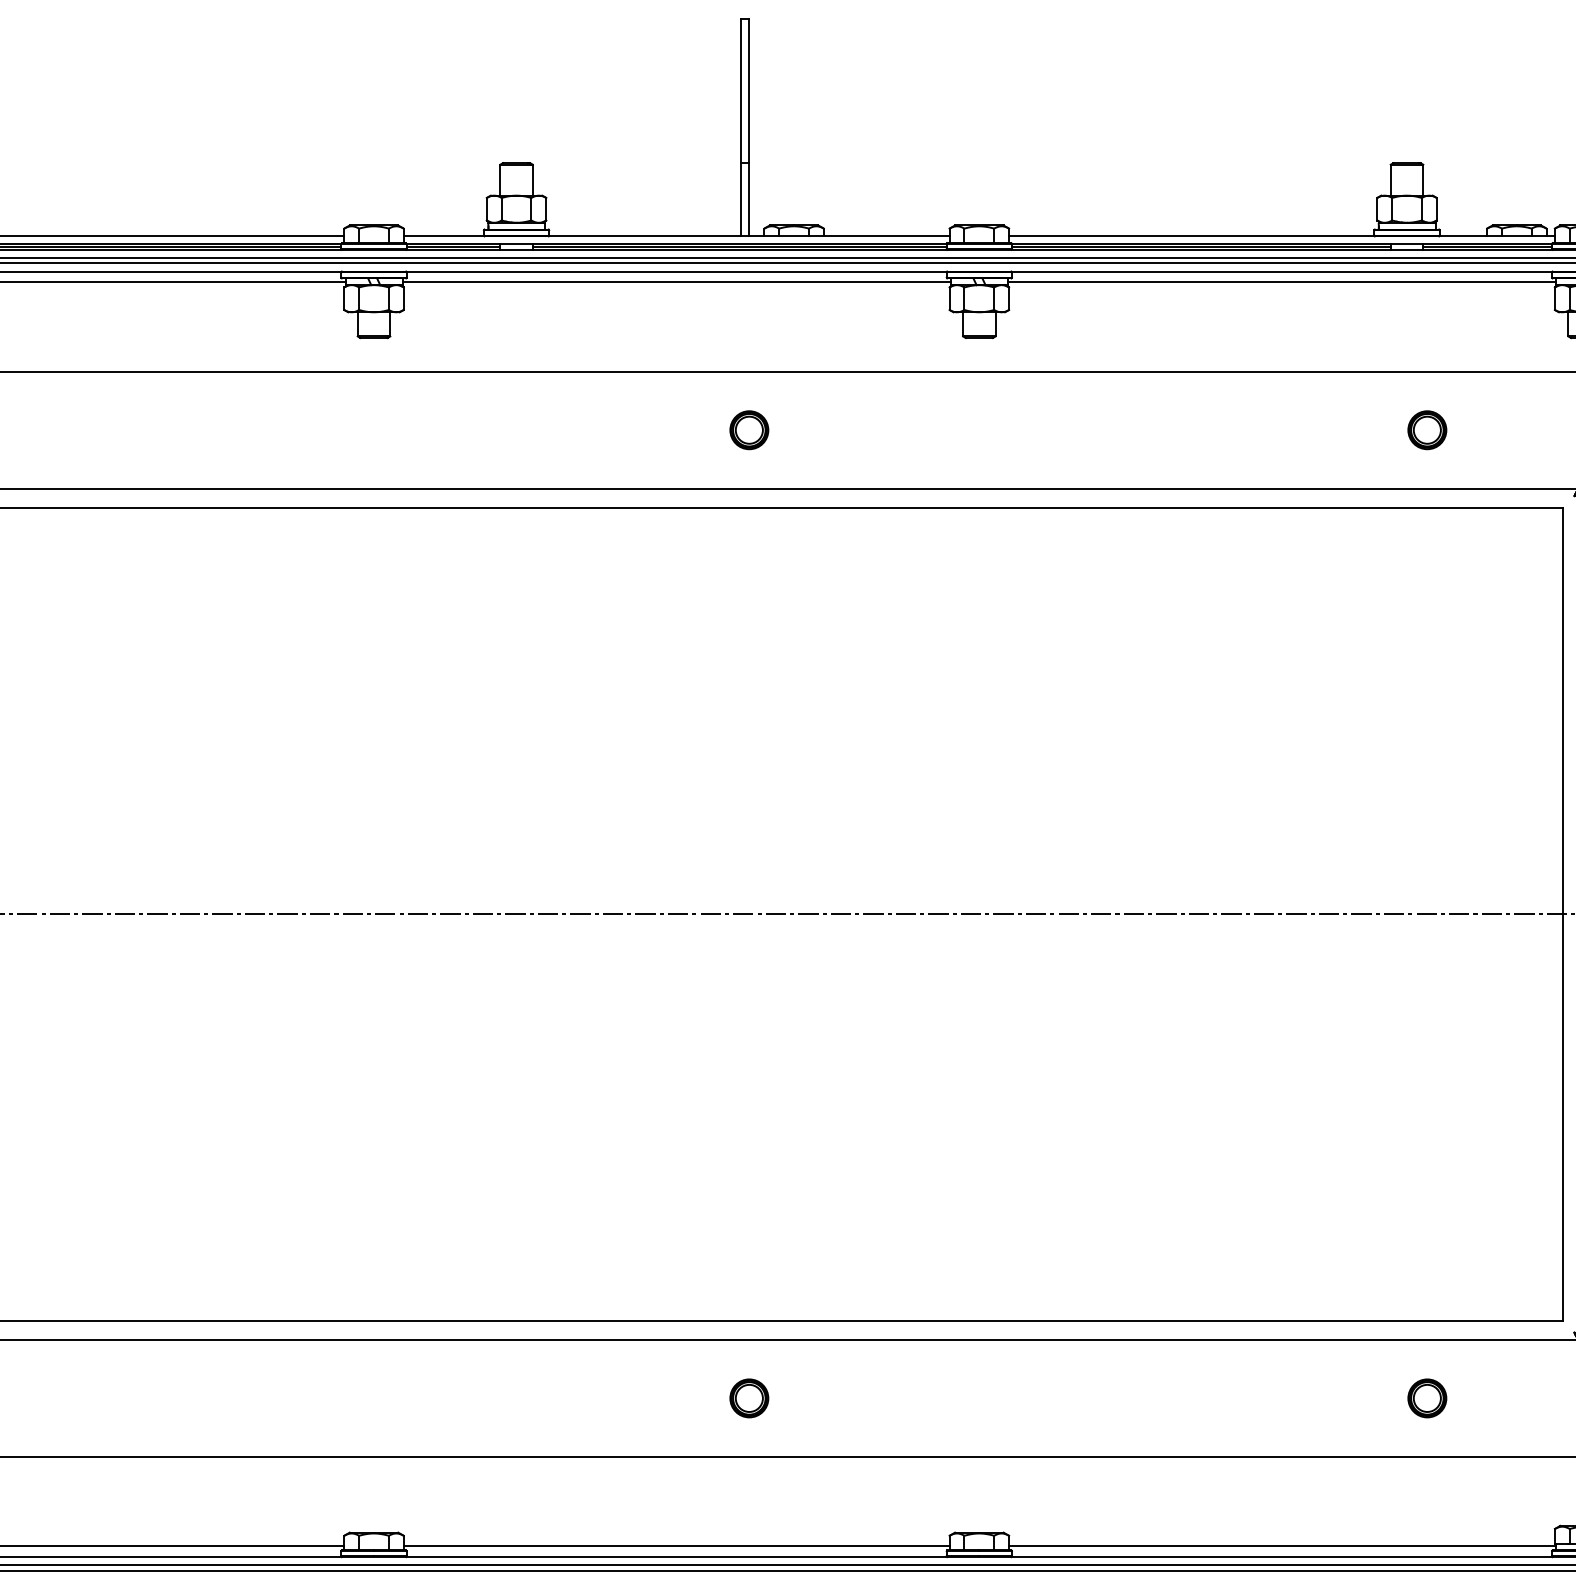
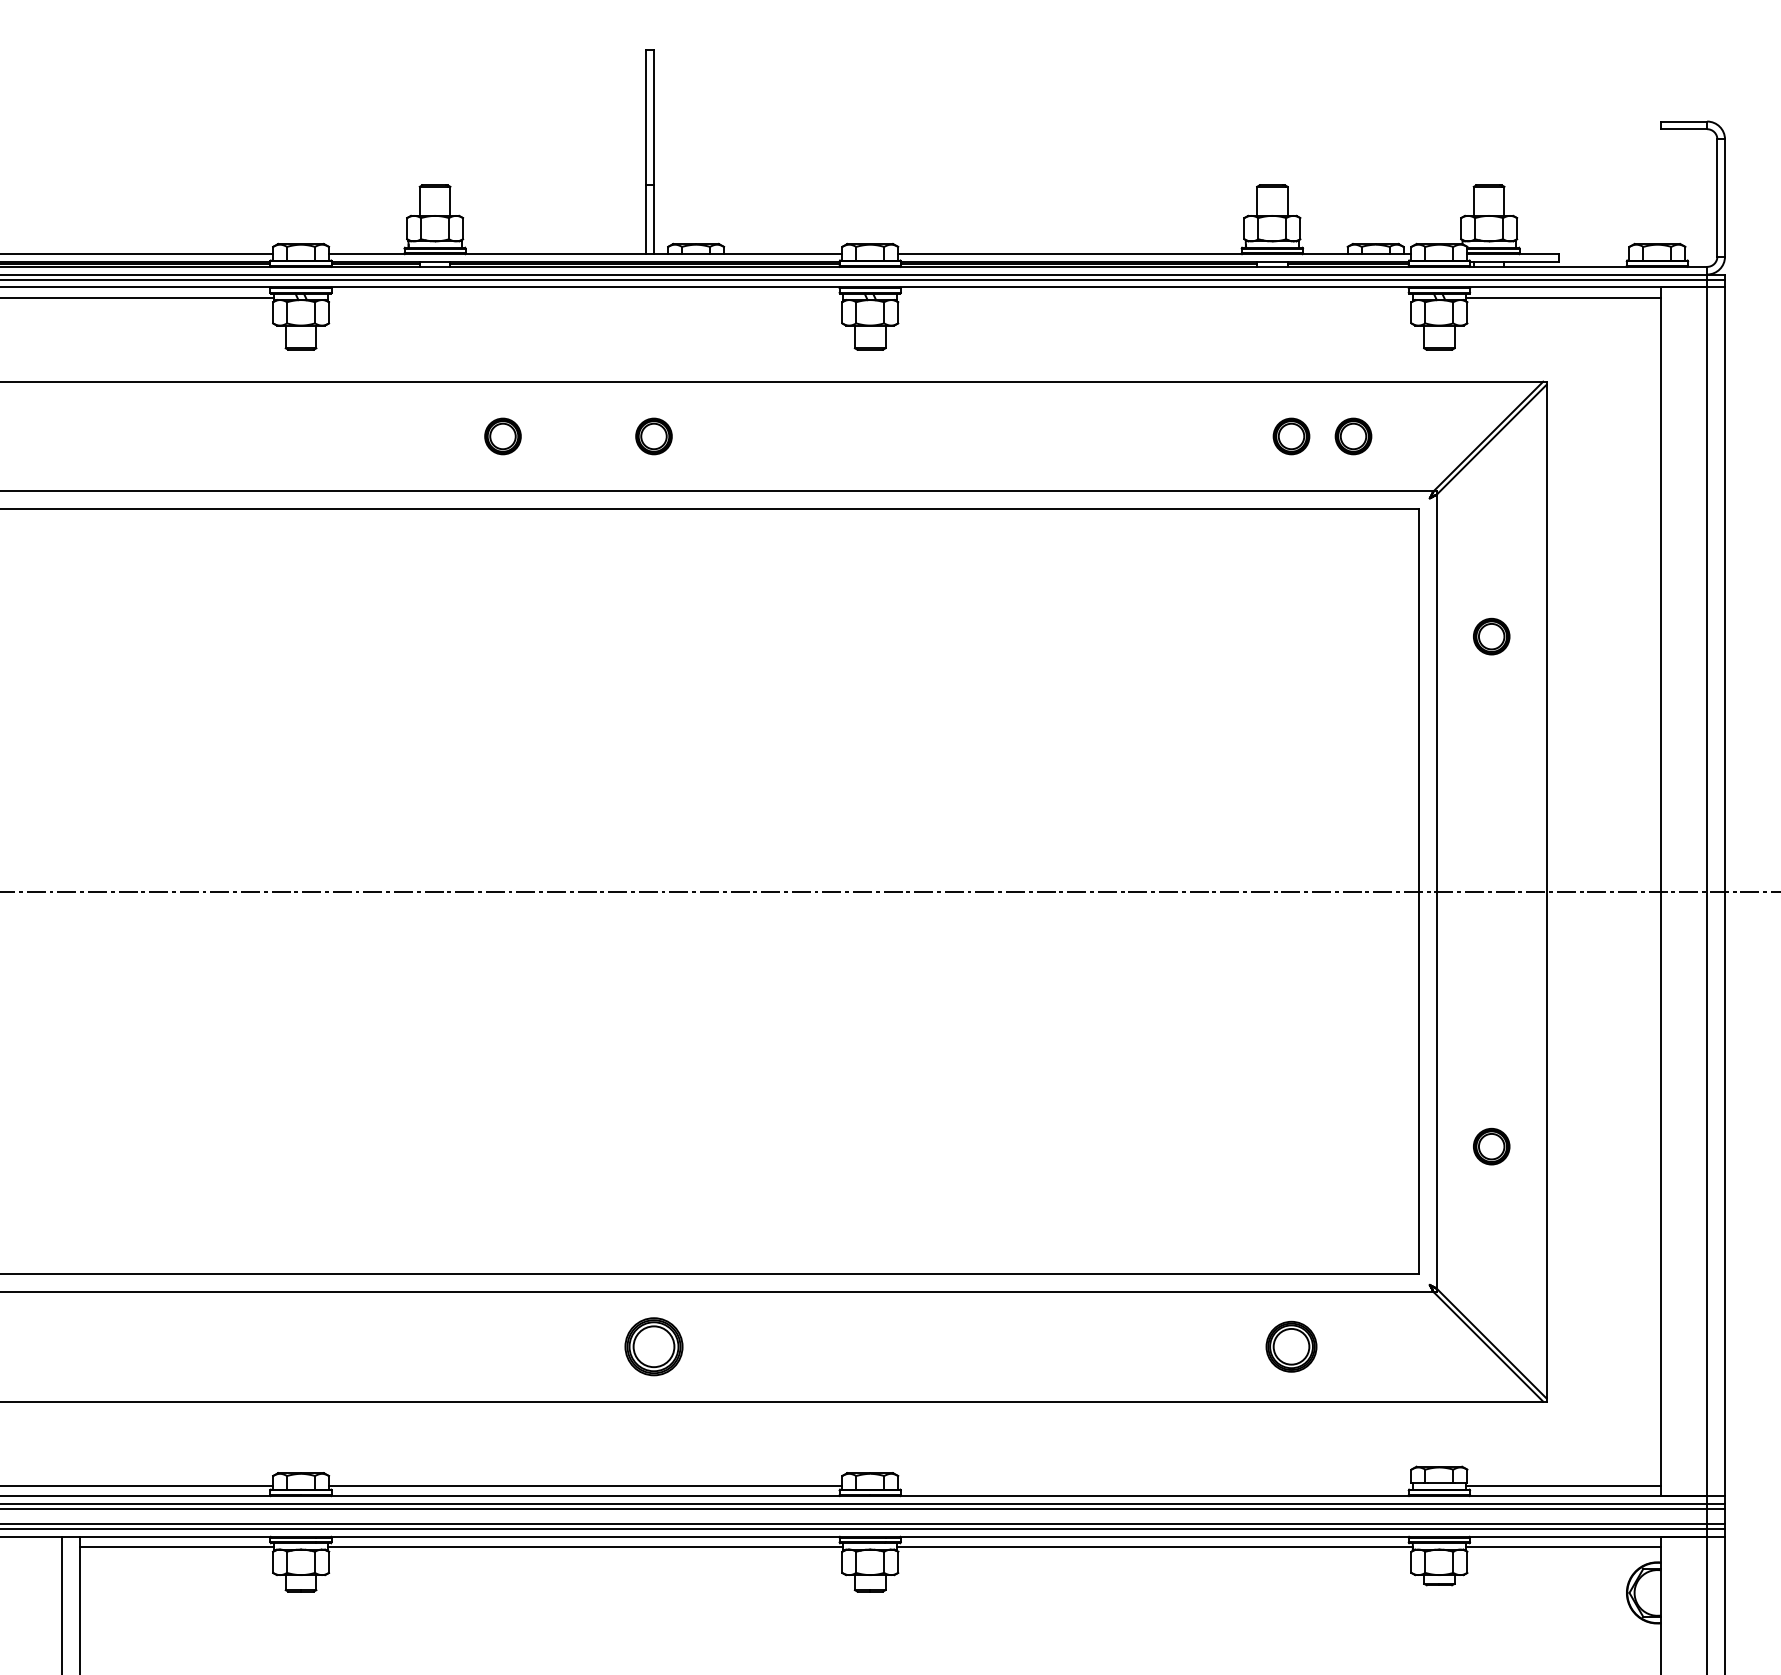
line: (676, 282) -> (585, 297), removed
line: (1281, 282) -> (1154, 297), removed
part: (588, 430) -> (502, 436), added
part: (1493, 430) -> (1353, 436), added
part: (748, 1398) -> (653, 1346), size x1.6
part: (1427, 1398) -> (1291, 1346), size x1.4
line: (1282, 1545) -> (1155, 1485), removed

